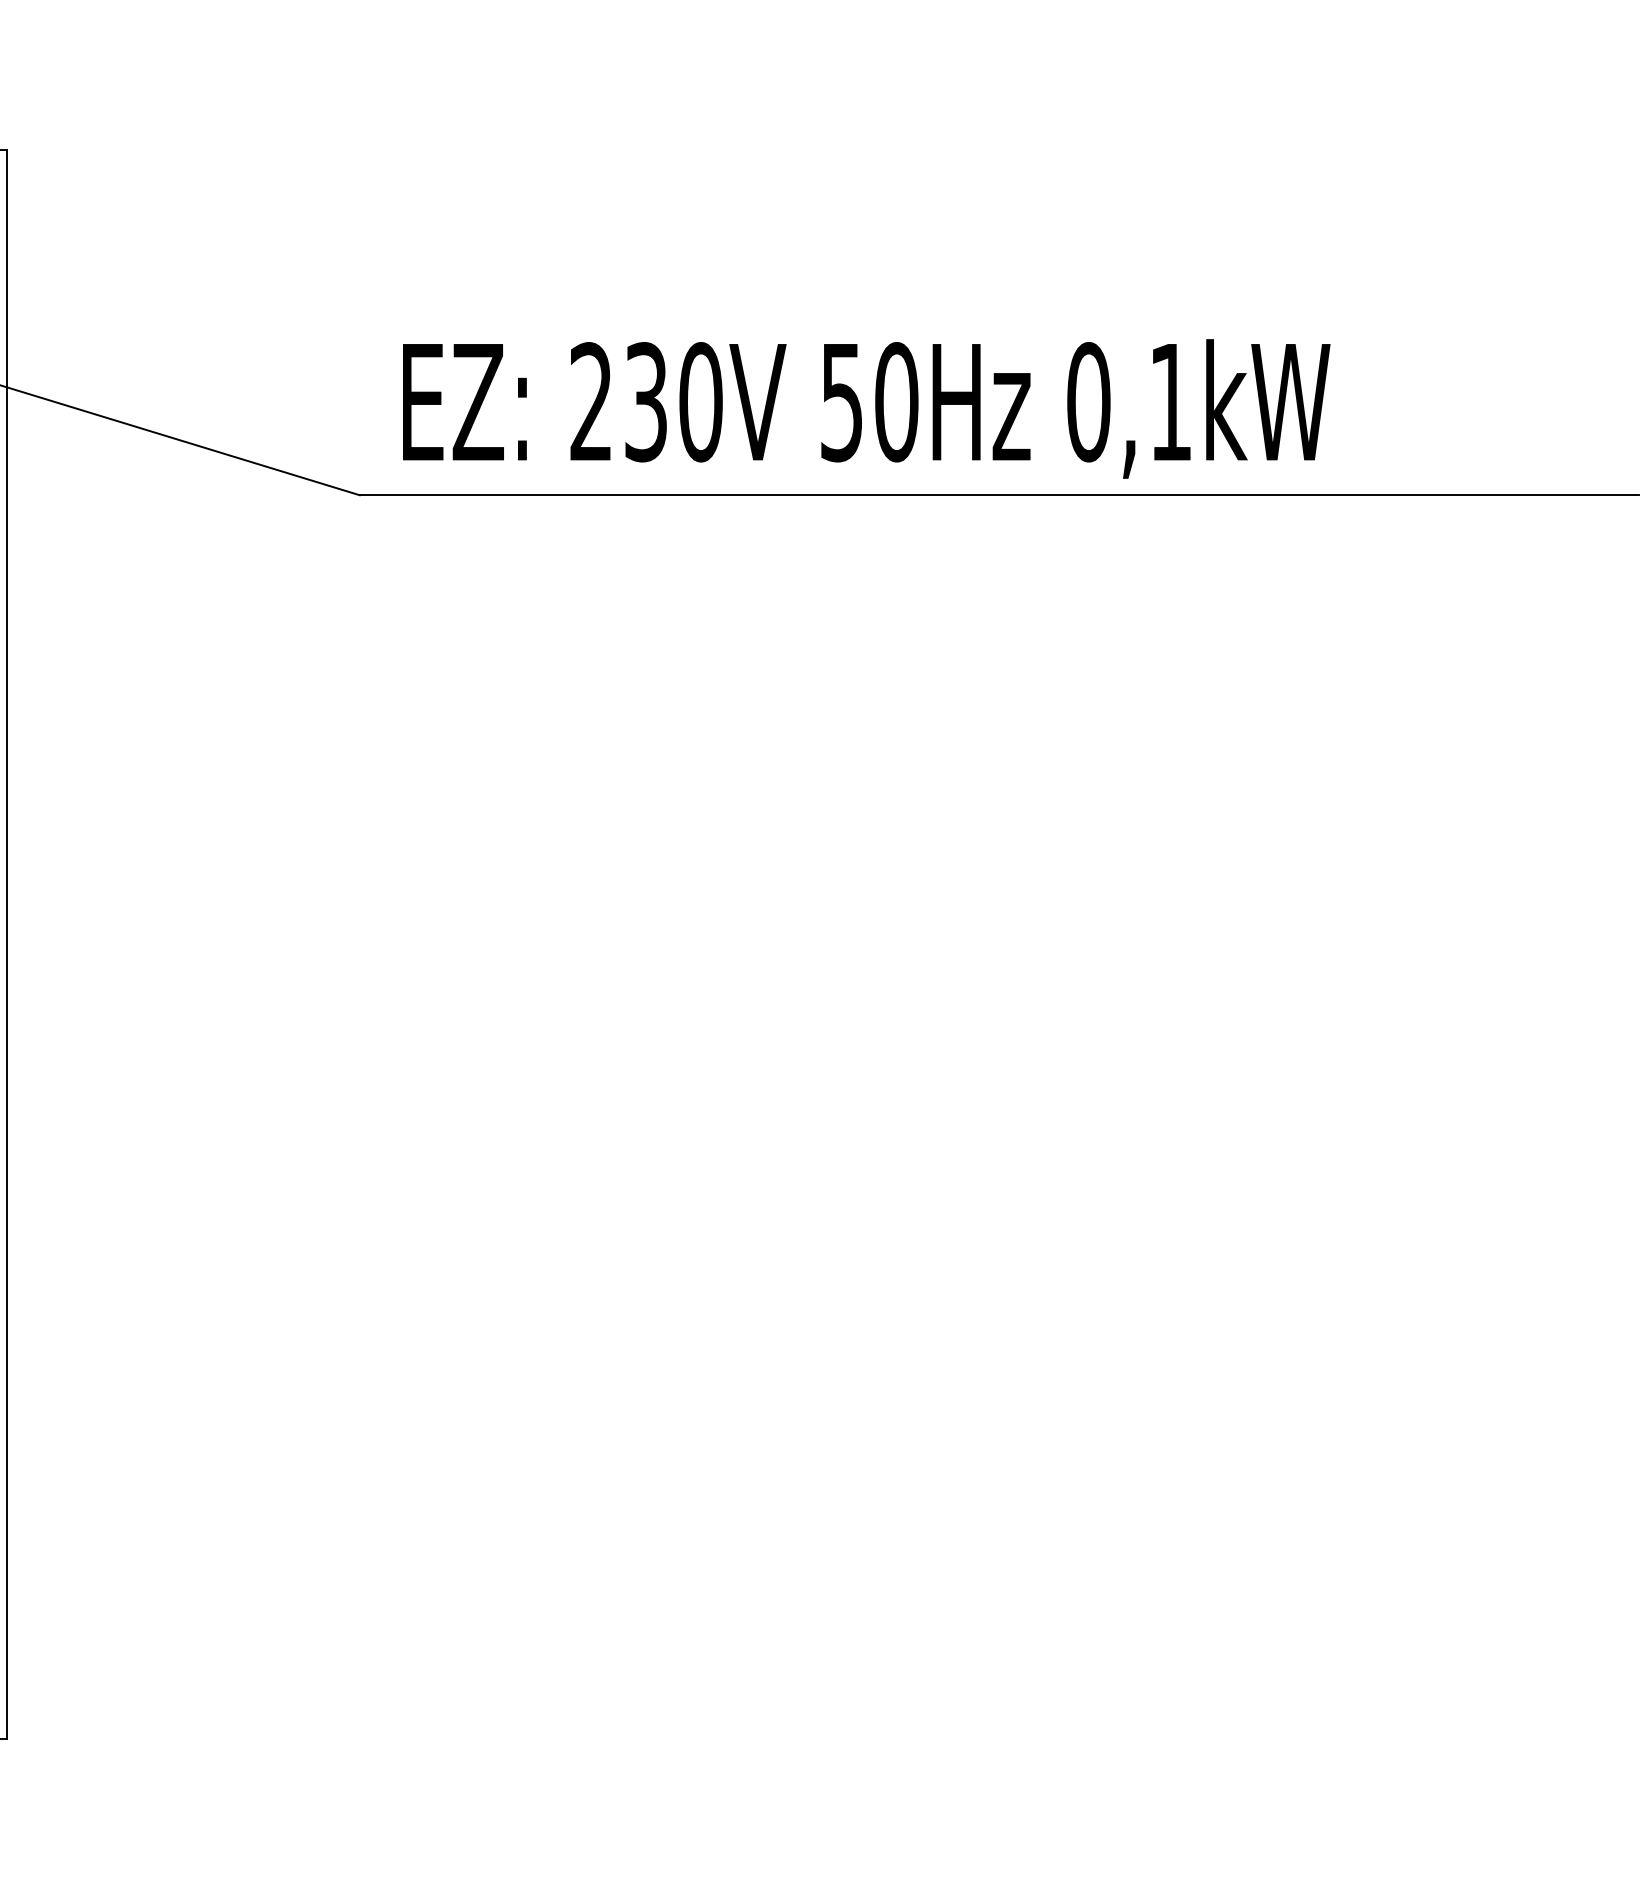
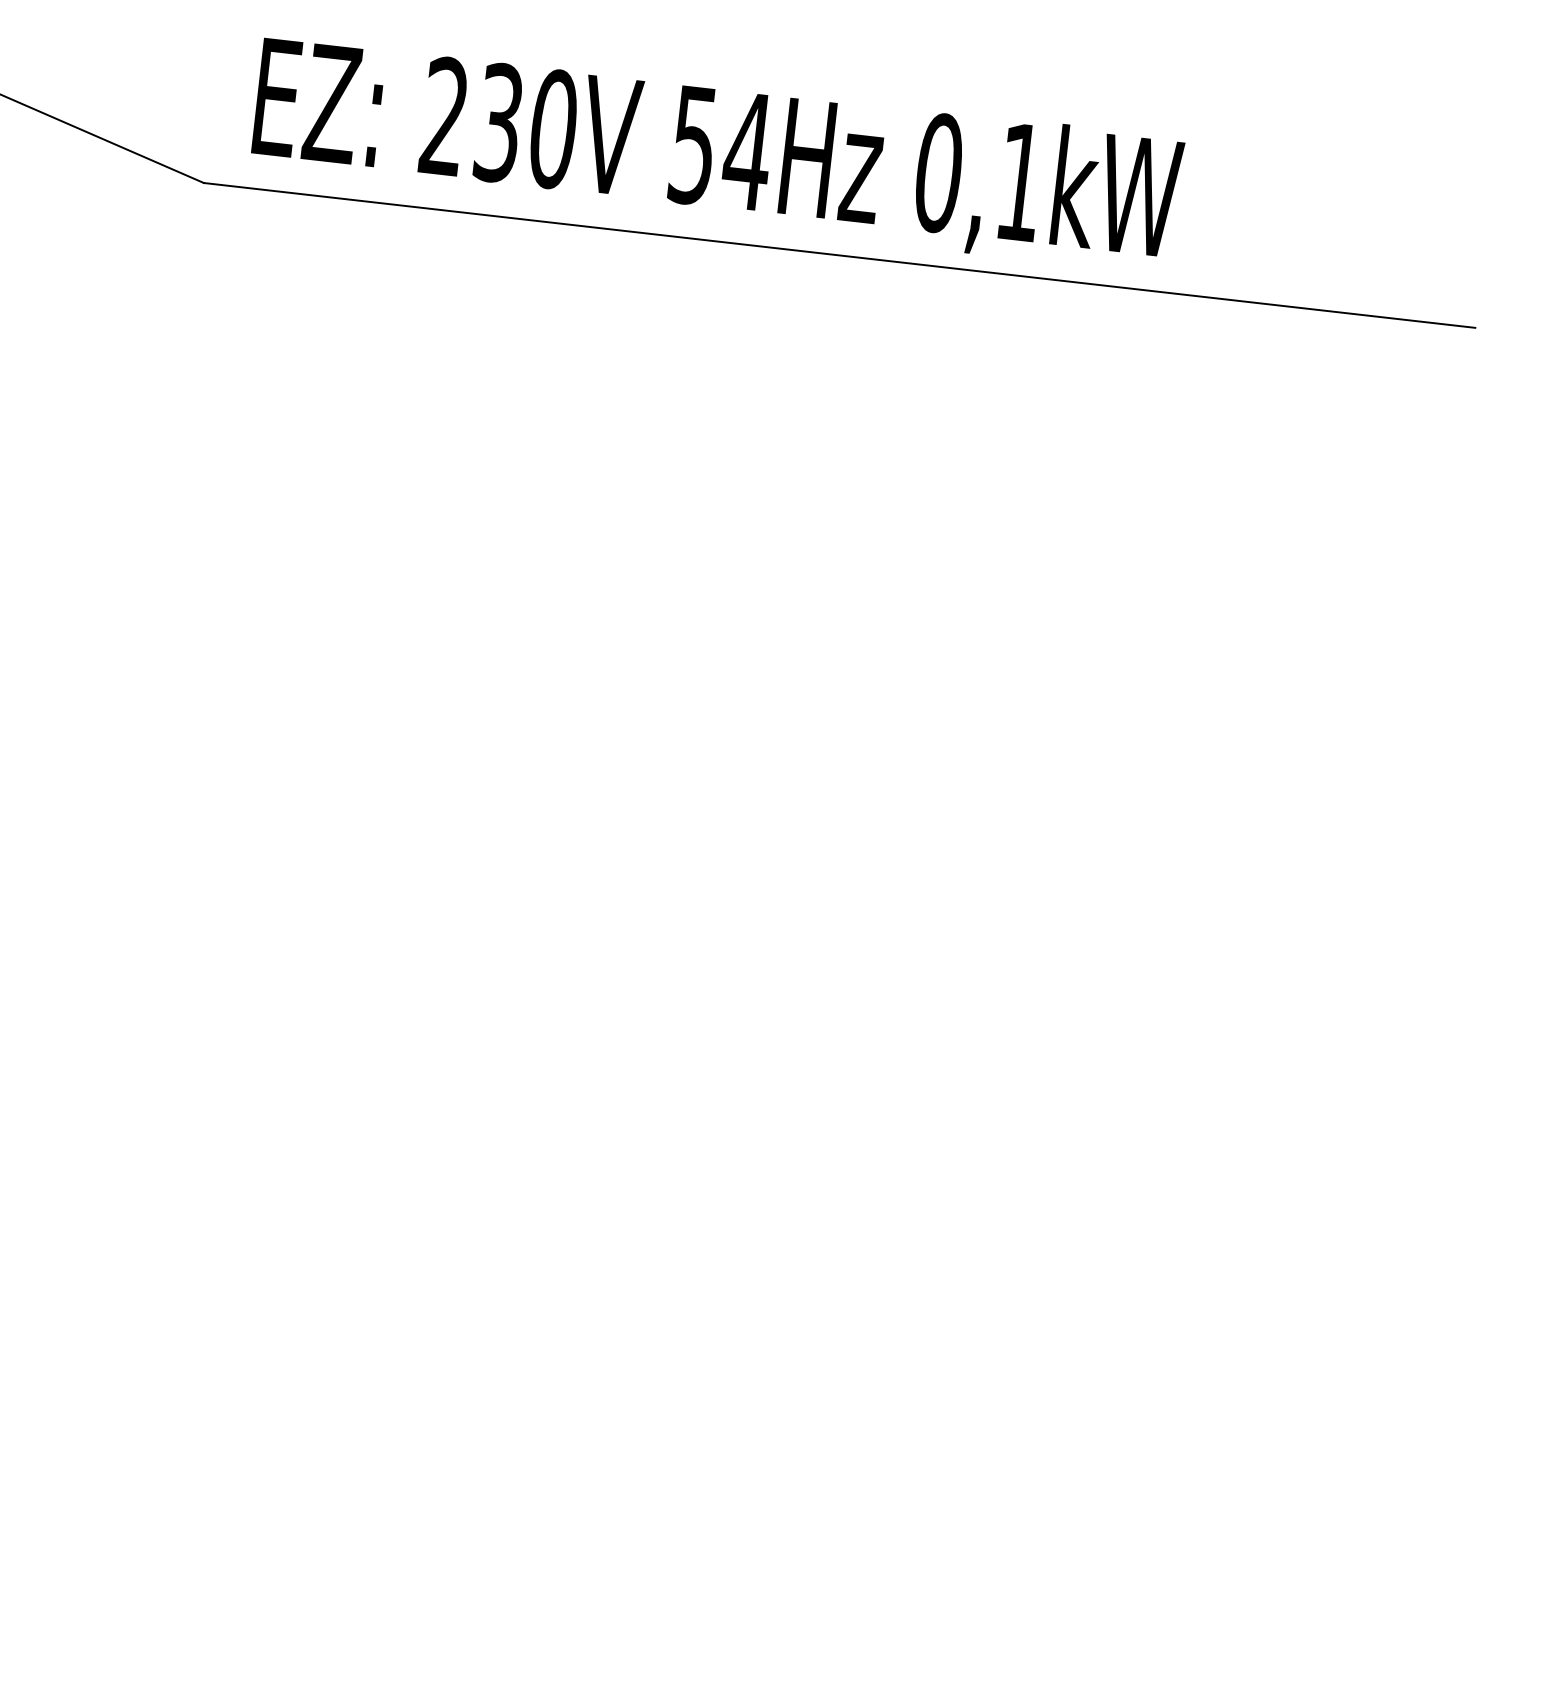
text: (896, 402) -> (747, 151), 50Hz -> 54Hz

